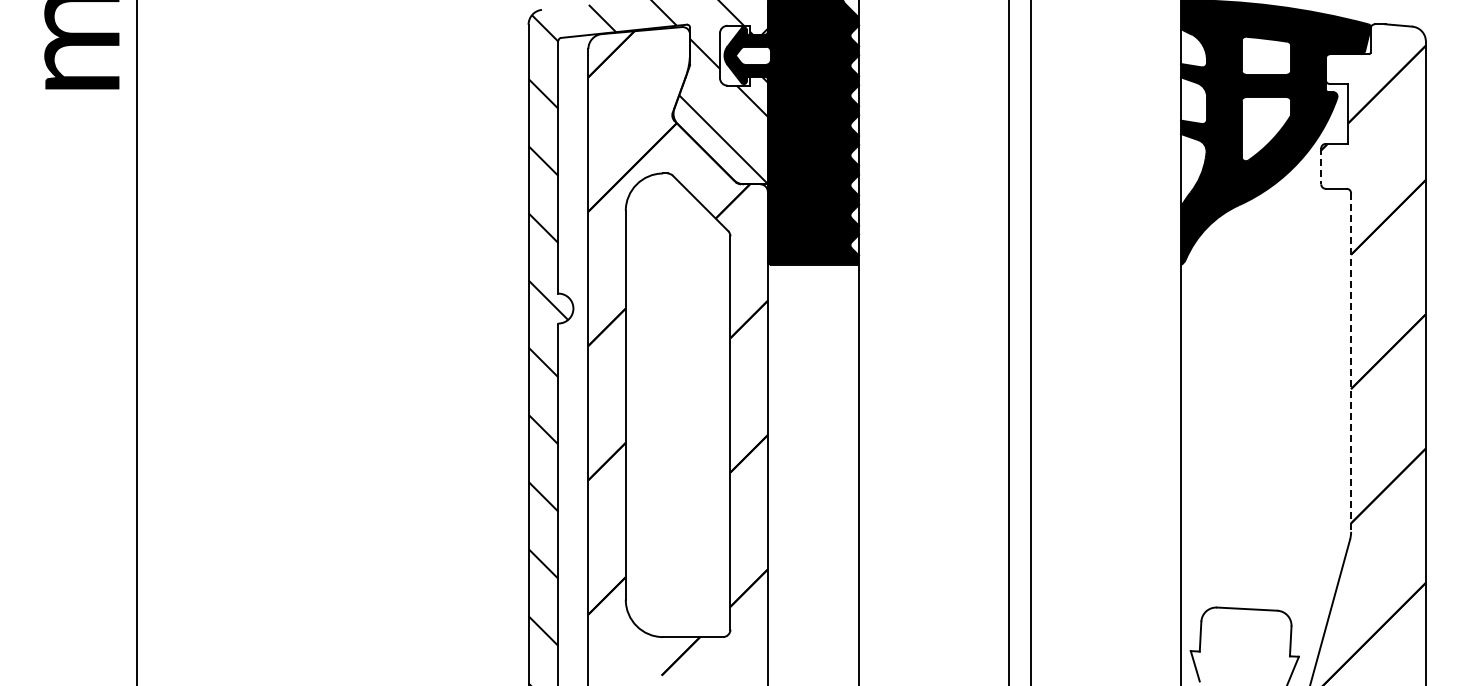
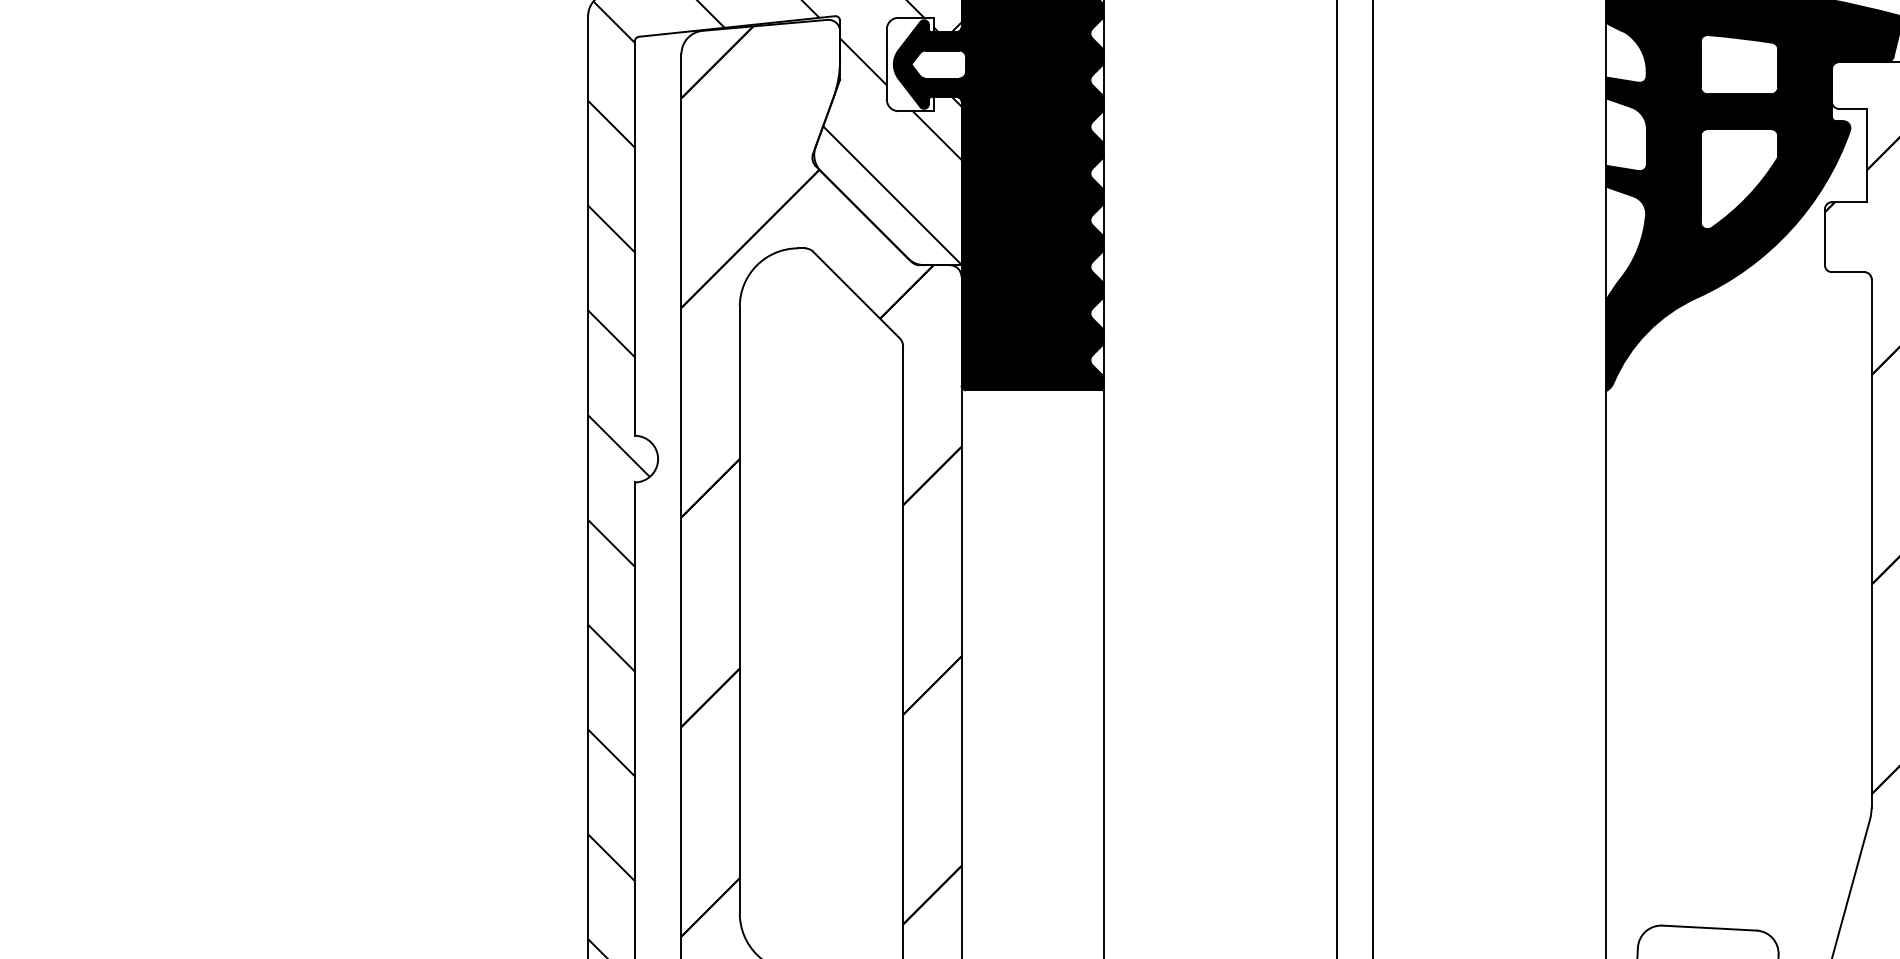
line: (1321, 166) -> (1825, 237), dashed -> solid
line: (1351, 363) -> (1872, 544), dashed -> solid

